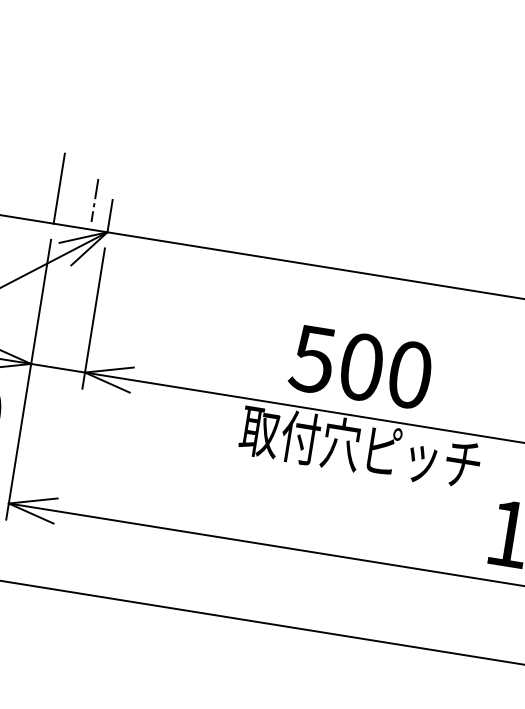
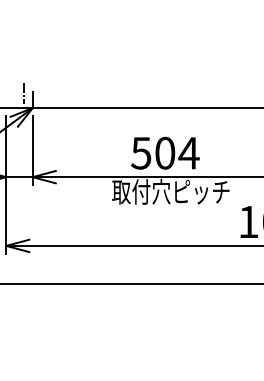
line: (59, 188) -> (6, 90), removed
text: (409, 373) -> (188, 152), 500 -> 504

